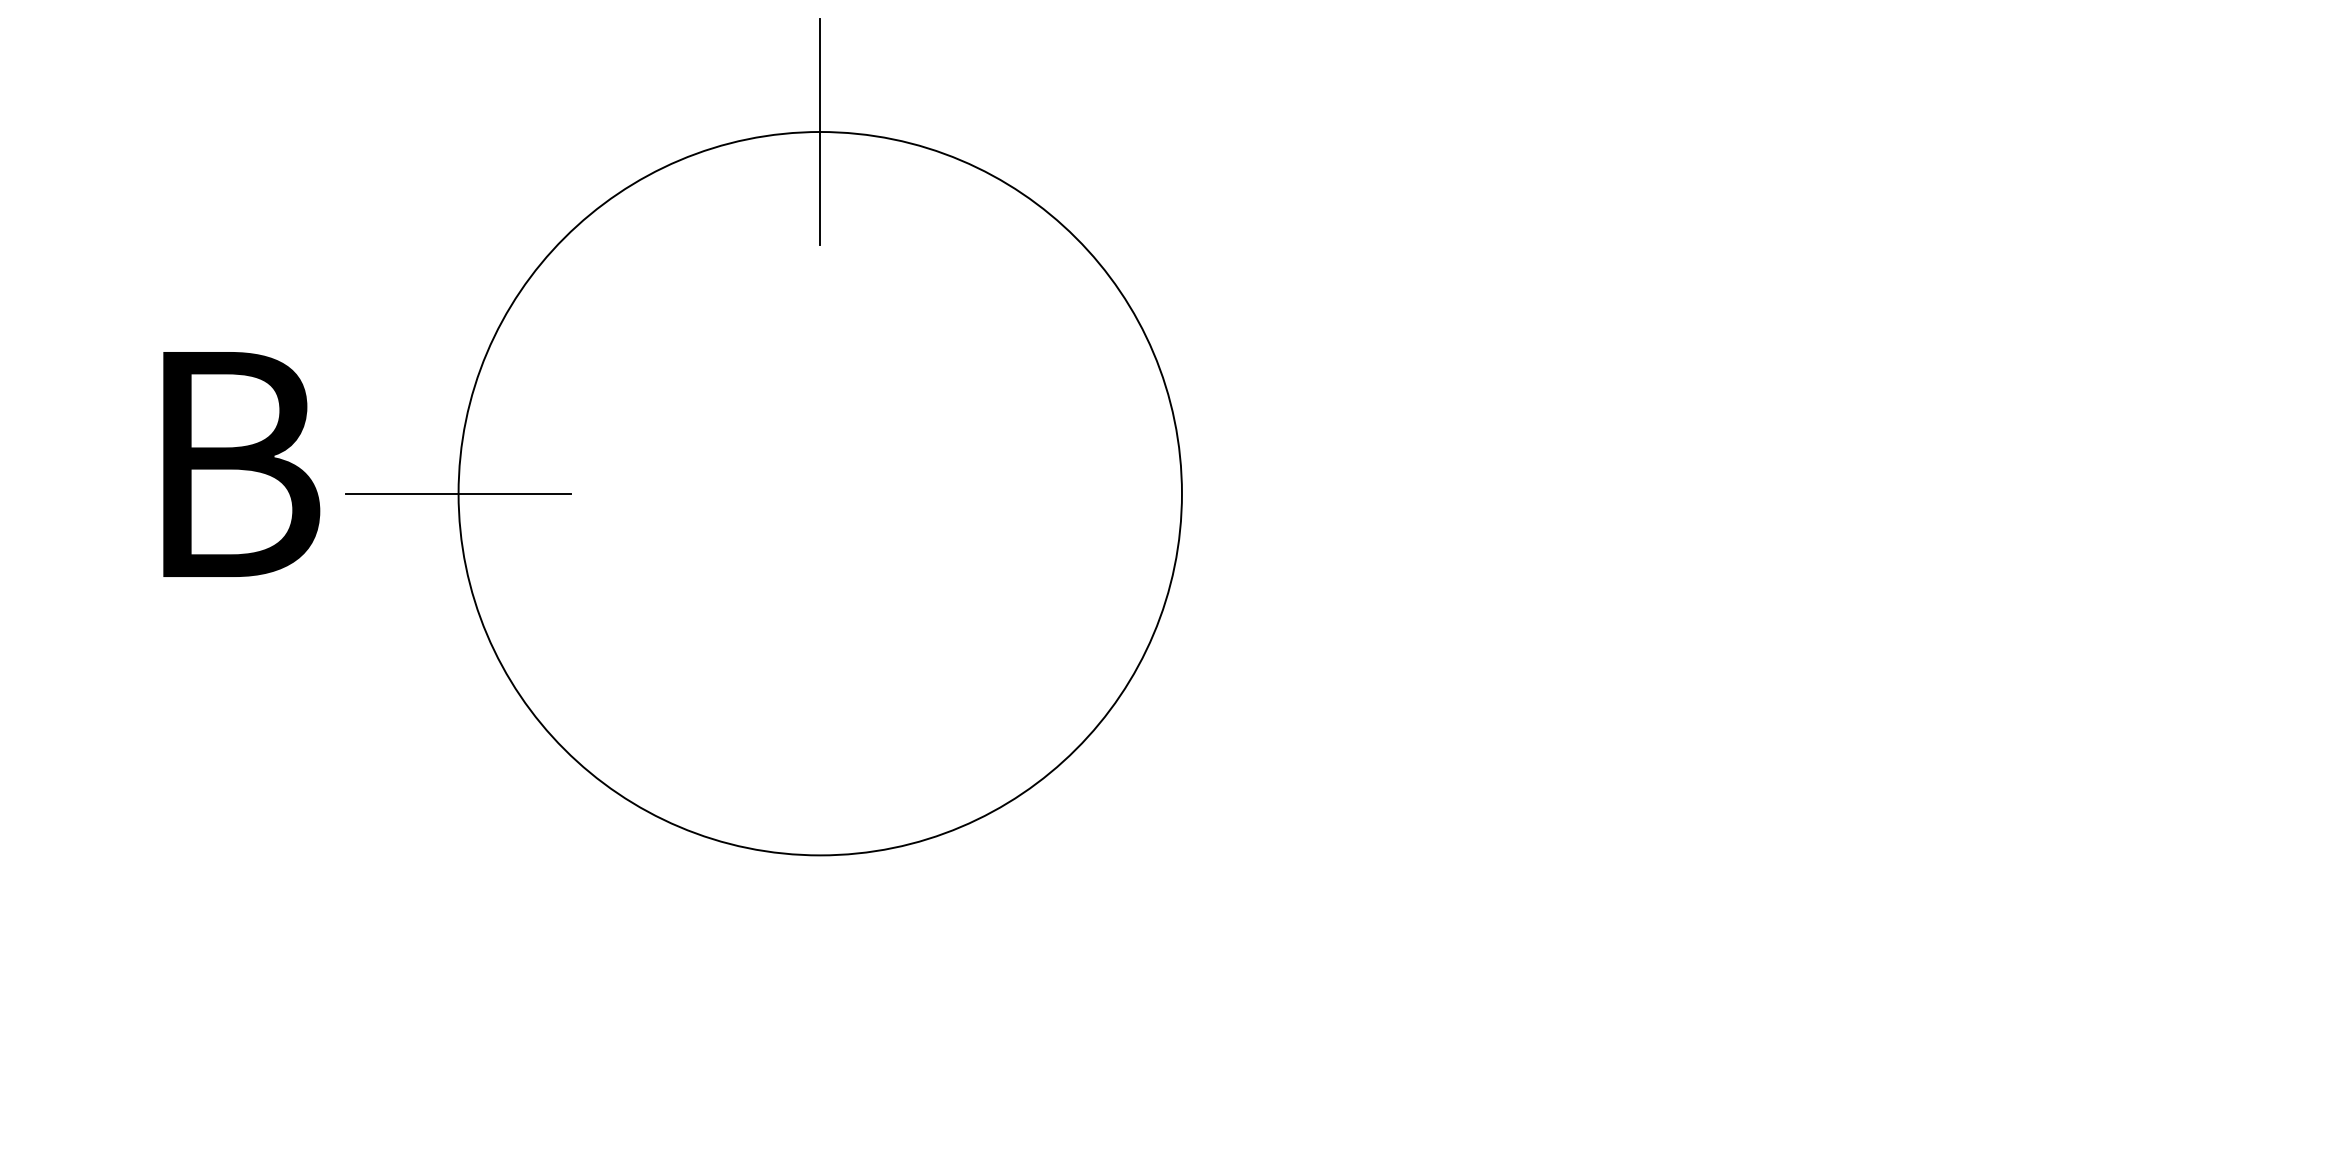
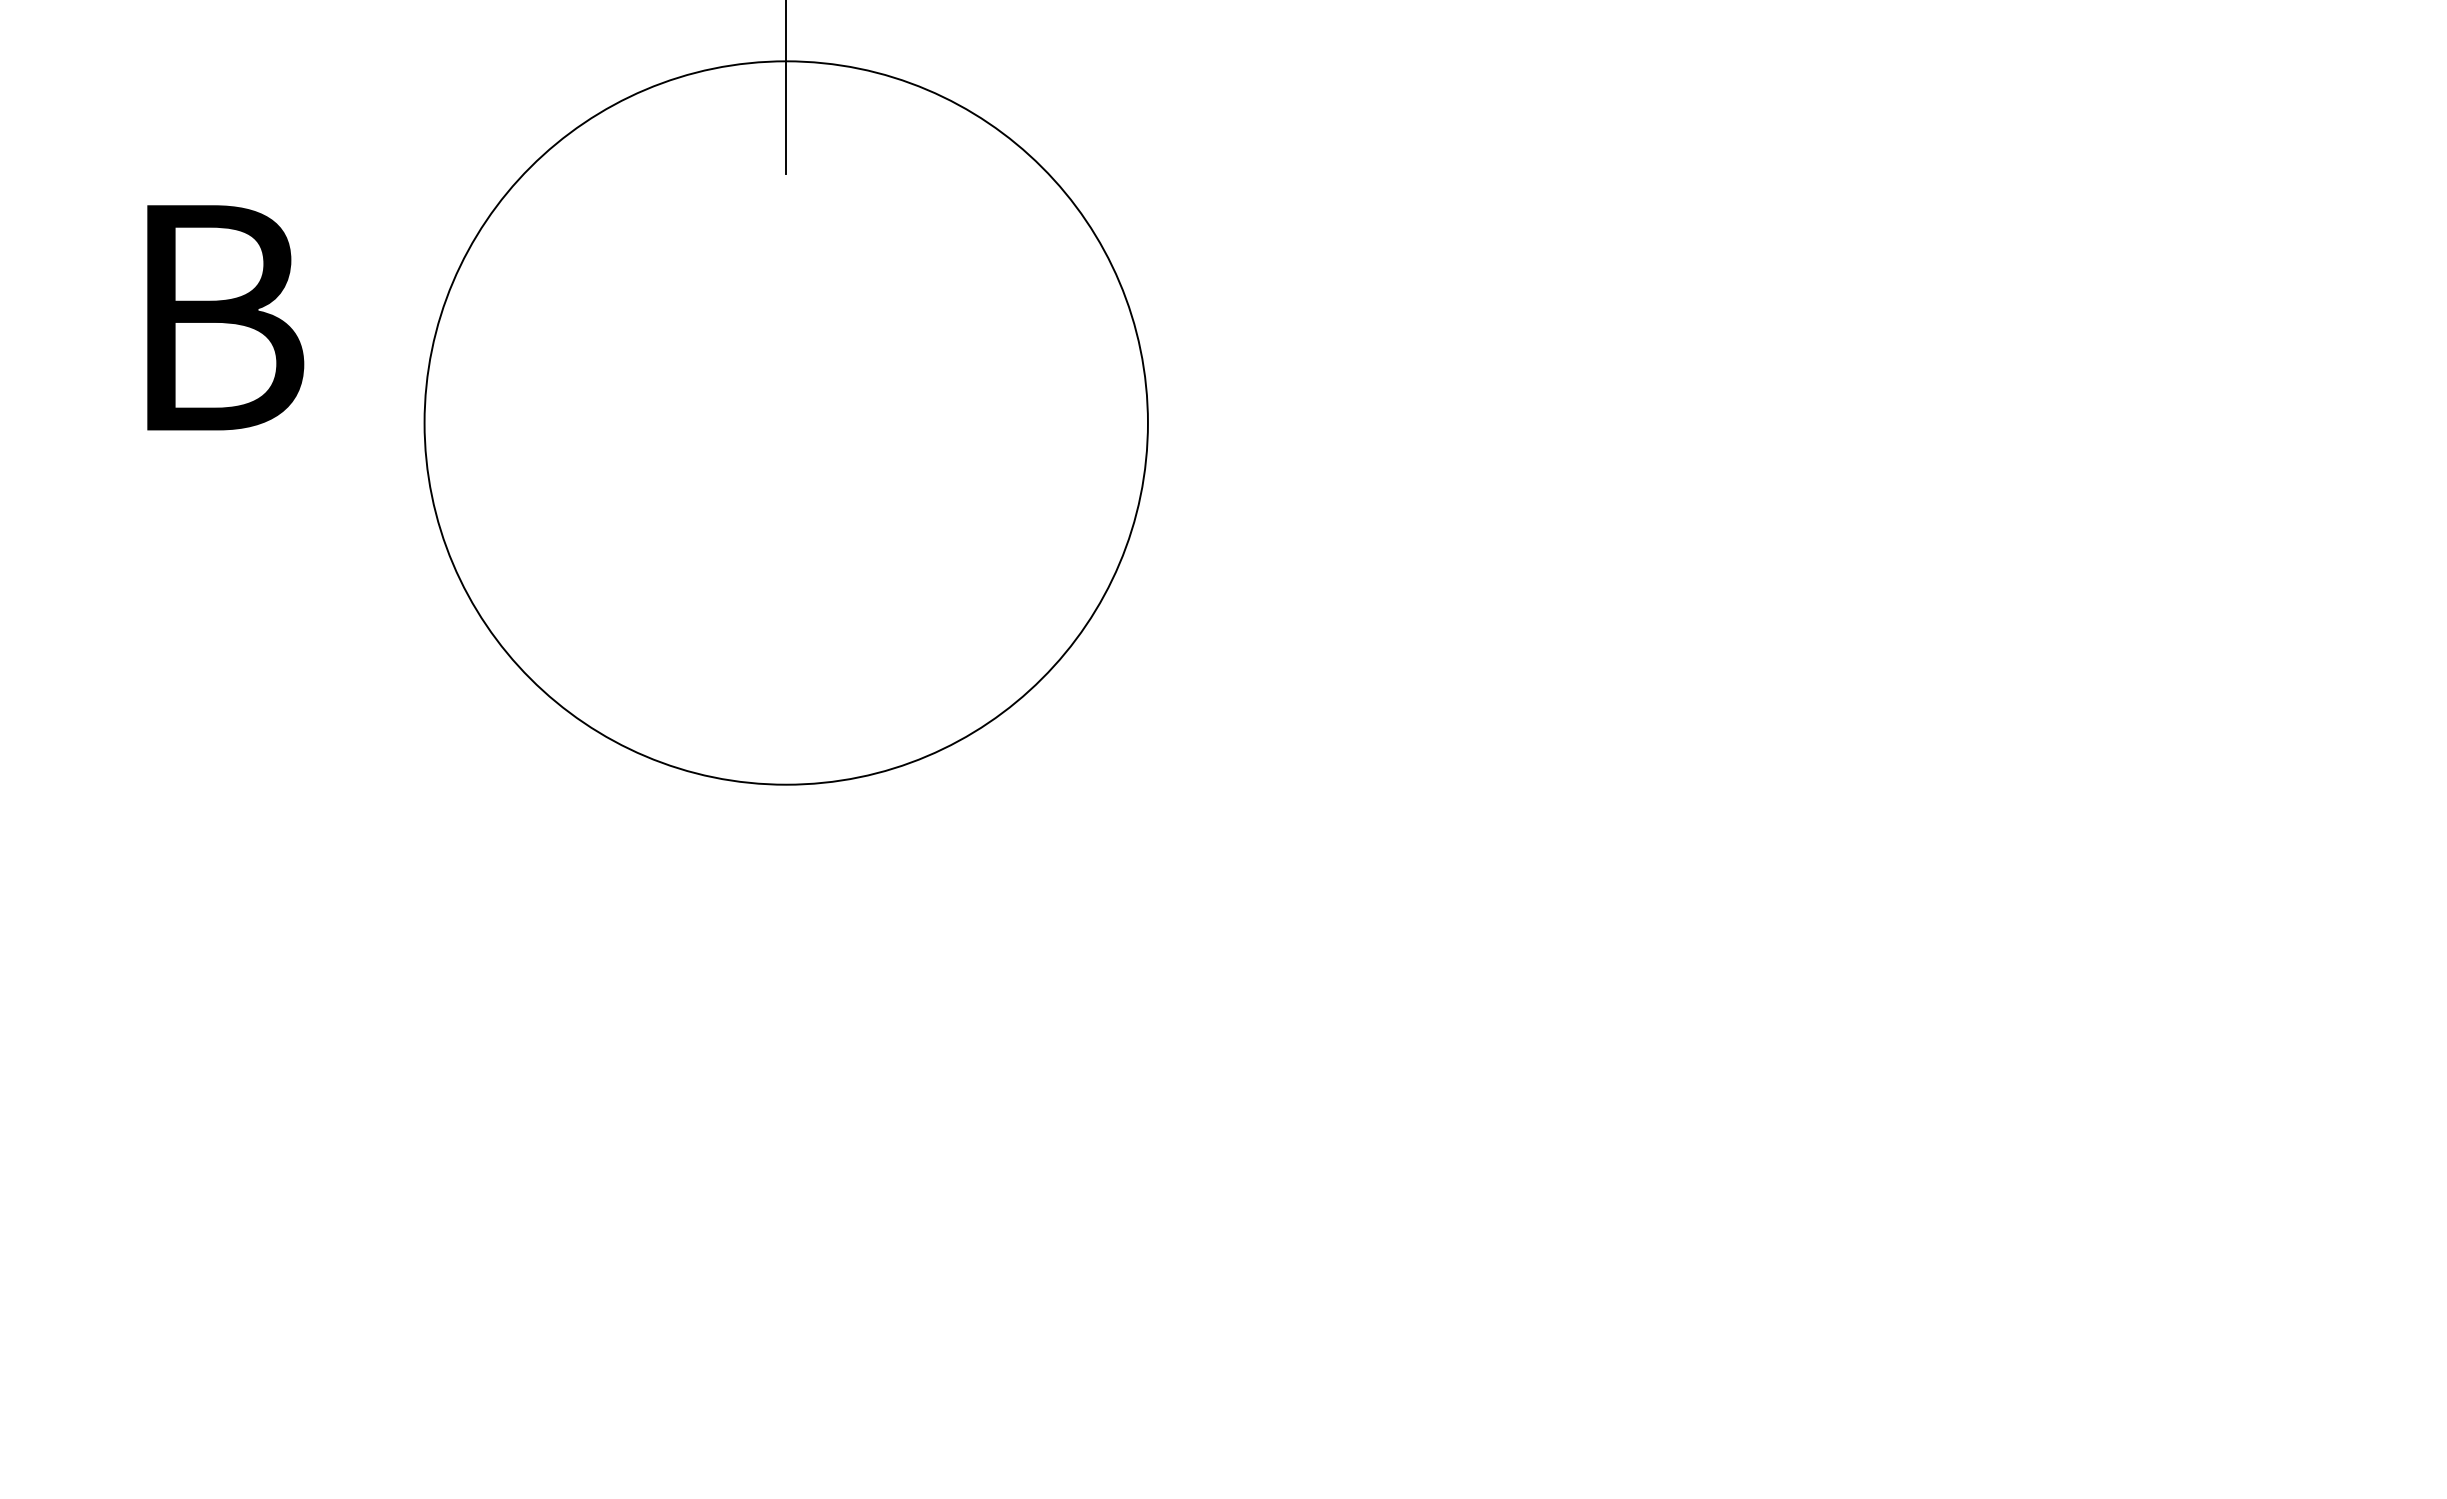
text: (241, 464) -> (225, 317), moved
line: (458, 494) -> (424, 423), removed

